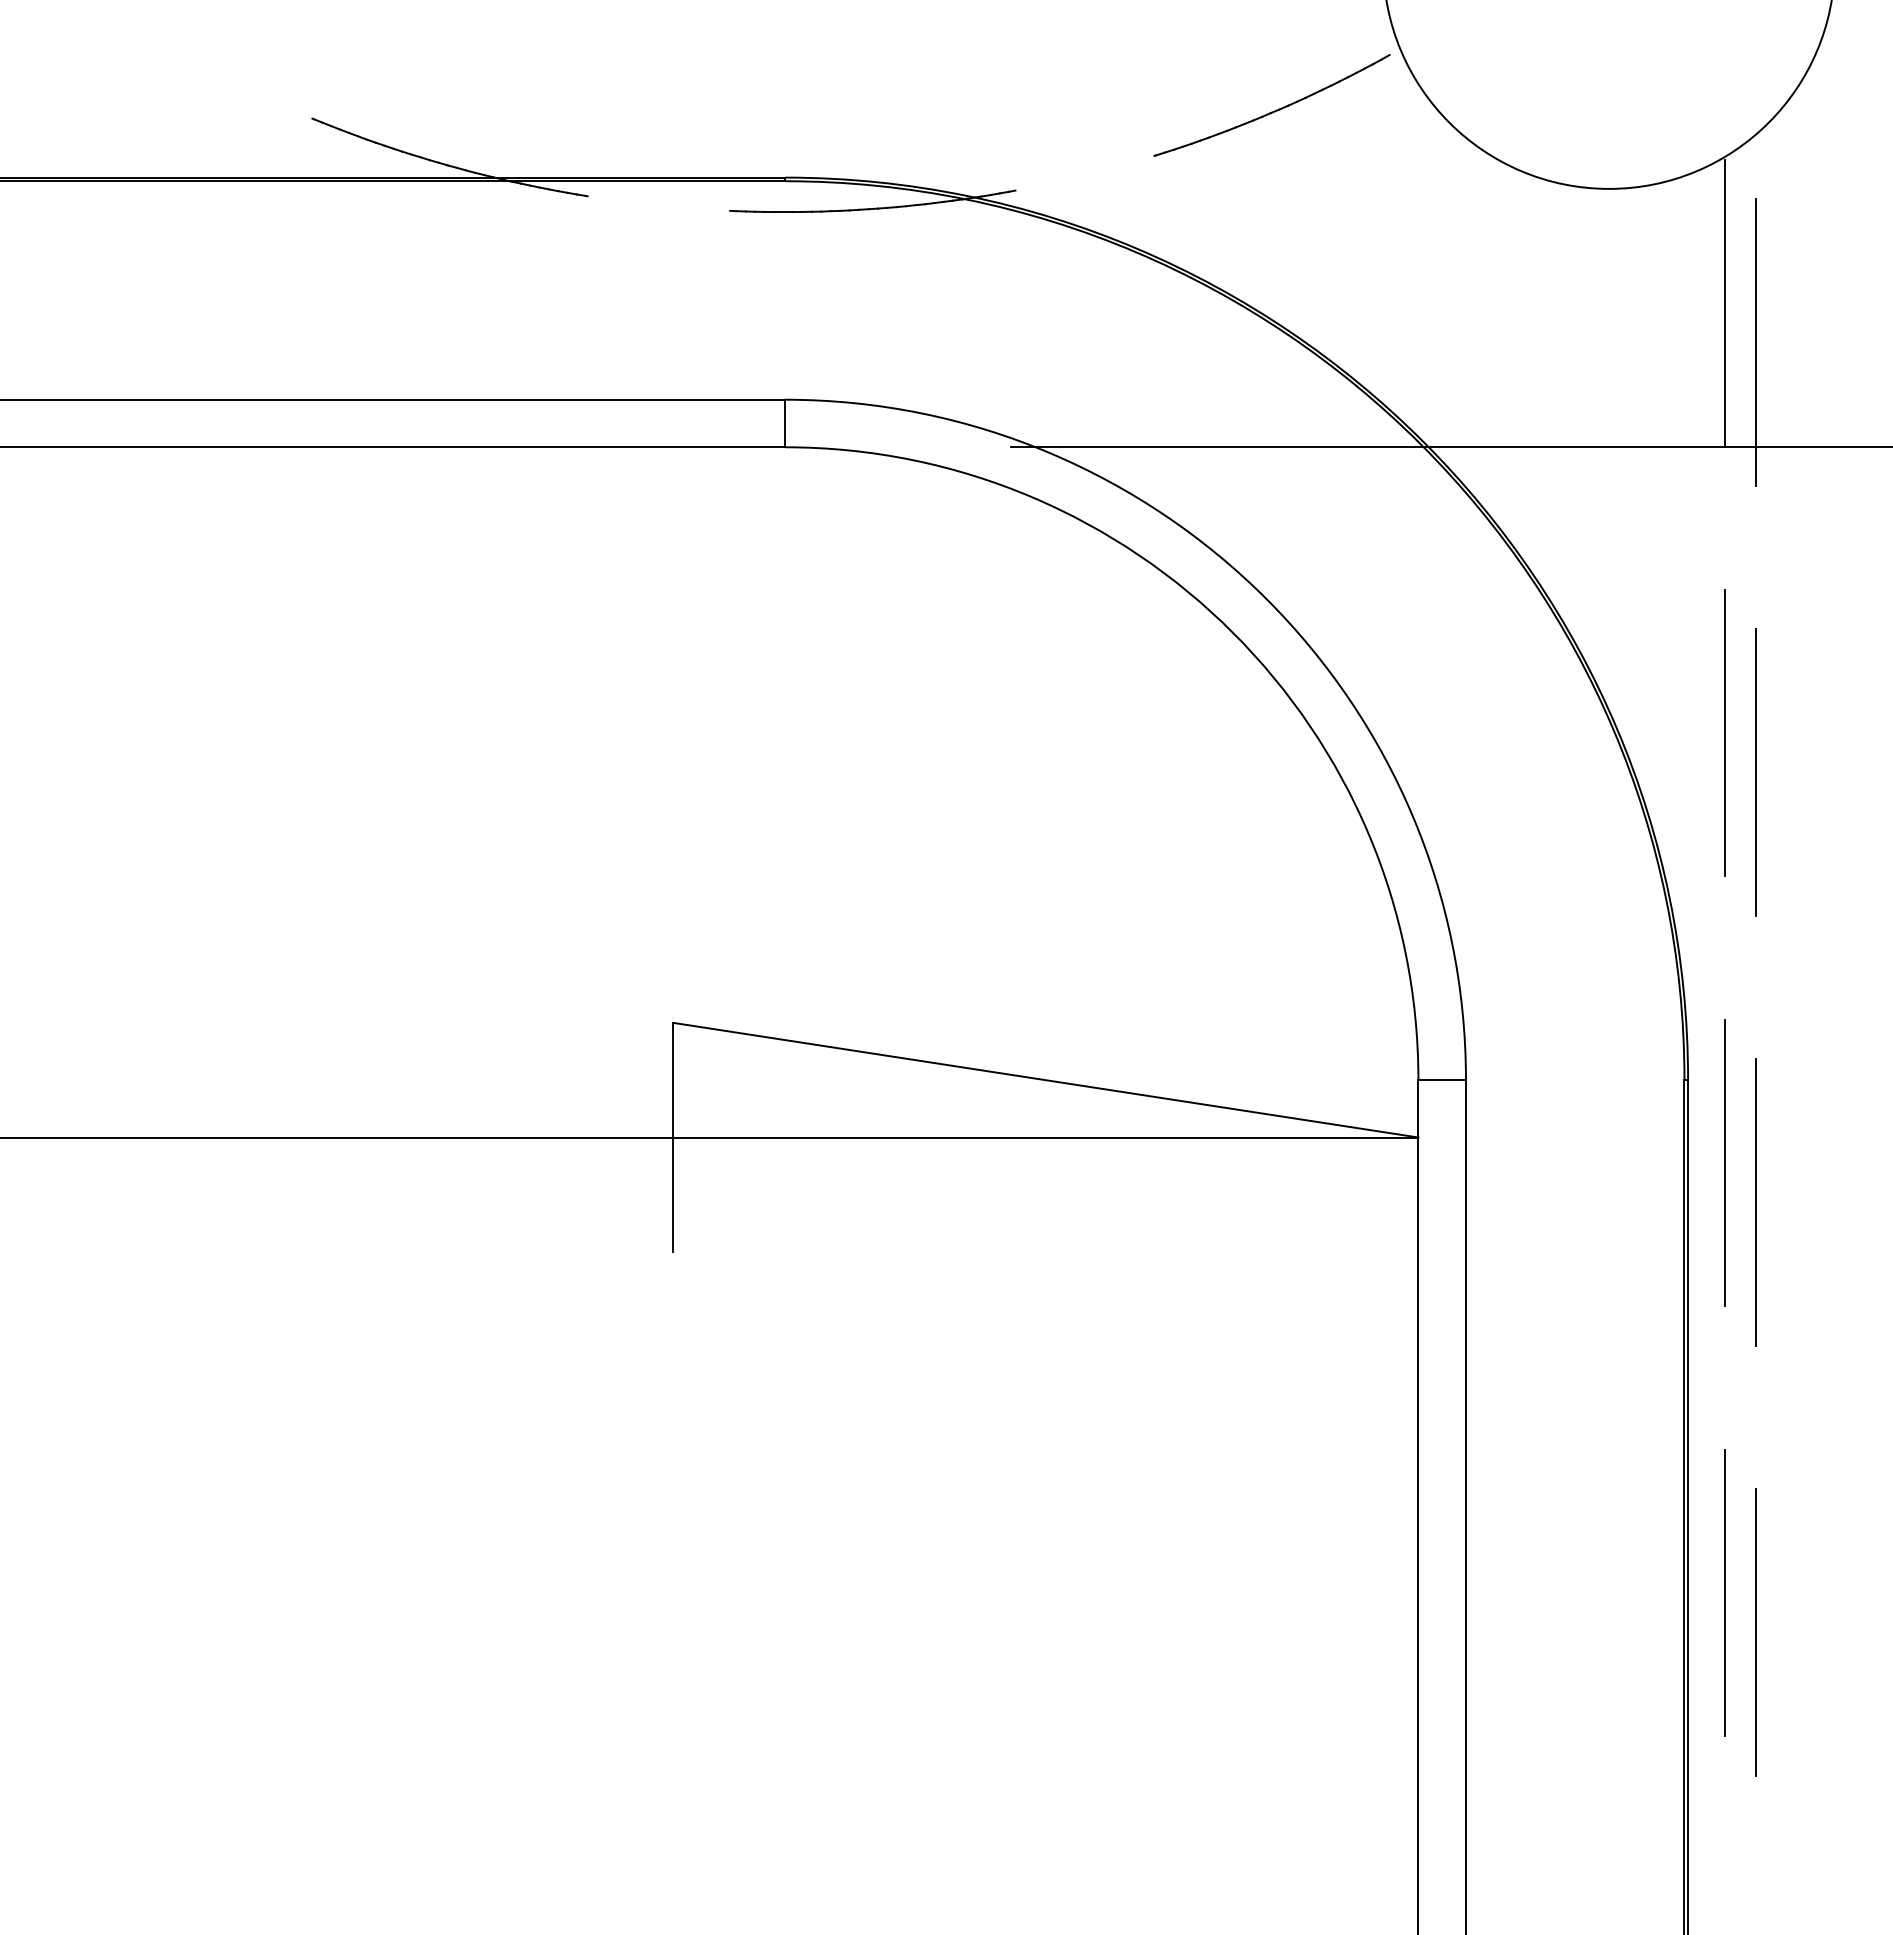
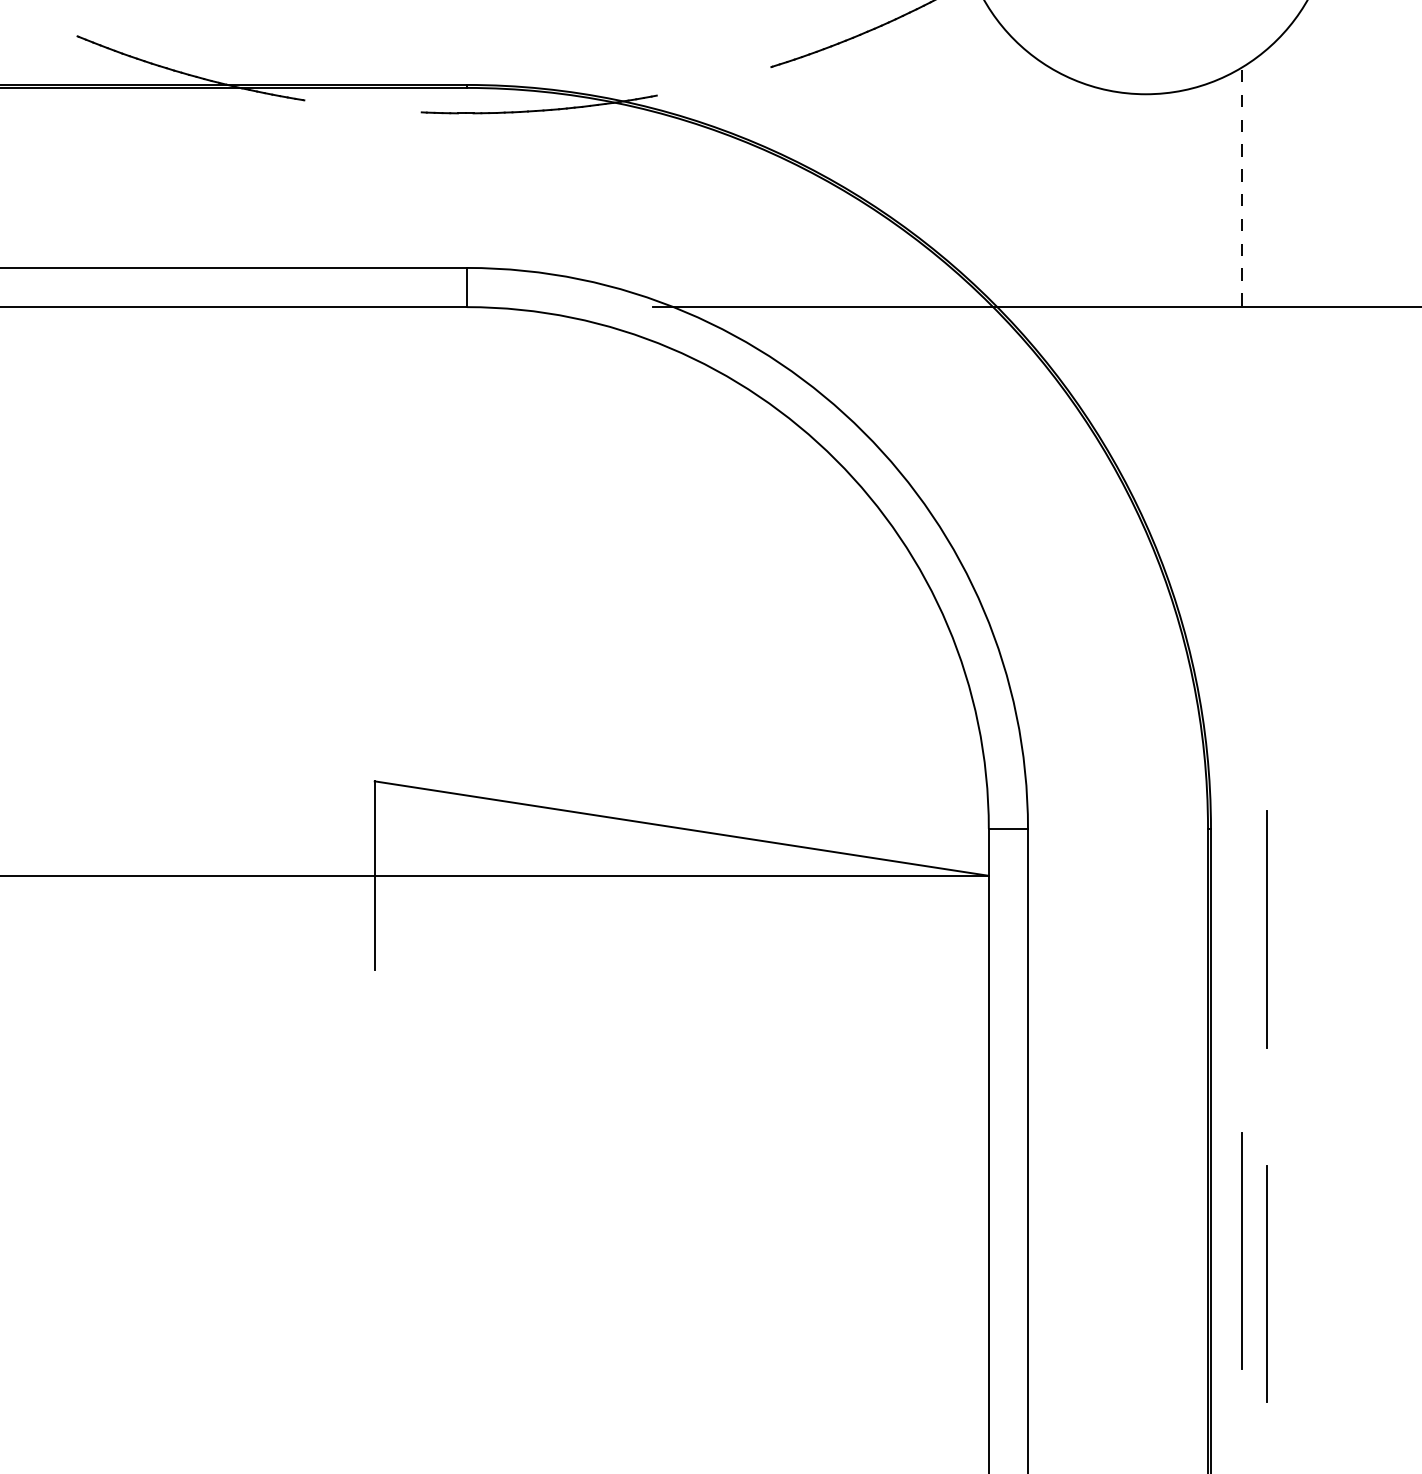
line: (1725, 303) -> (1241, 188), solid -> dashed
line: (1755, 342) -> (1266, 220), removed
line: (1725, 732) -> (1241, 542), removed
line: (1755, 772) -> (1266, 575), removed
line: (1725, 1162) -> (1241, 896), removed

